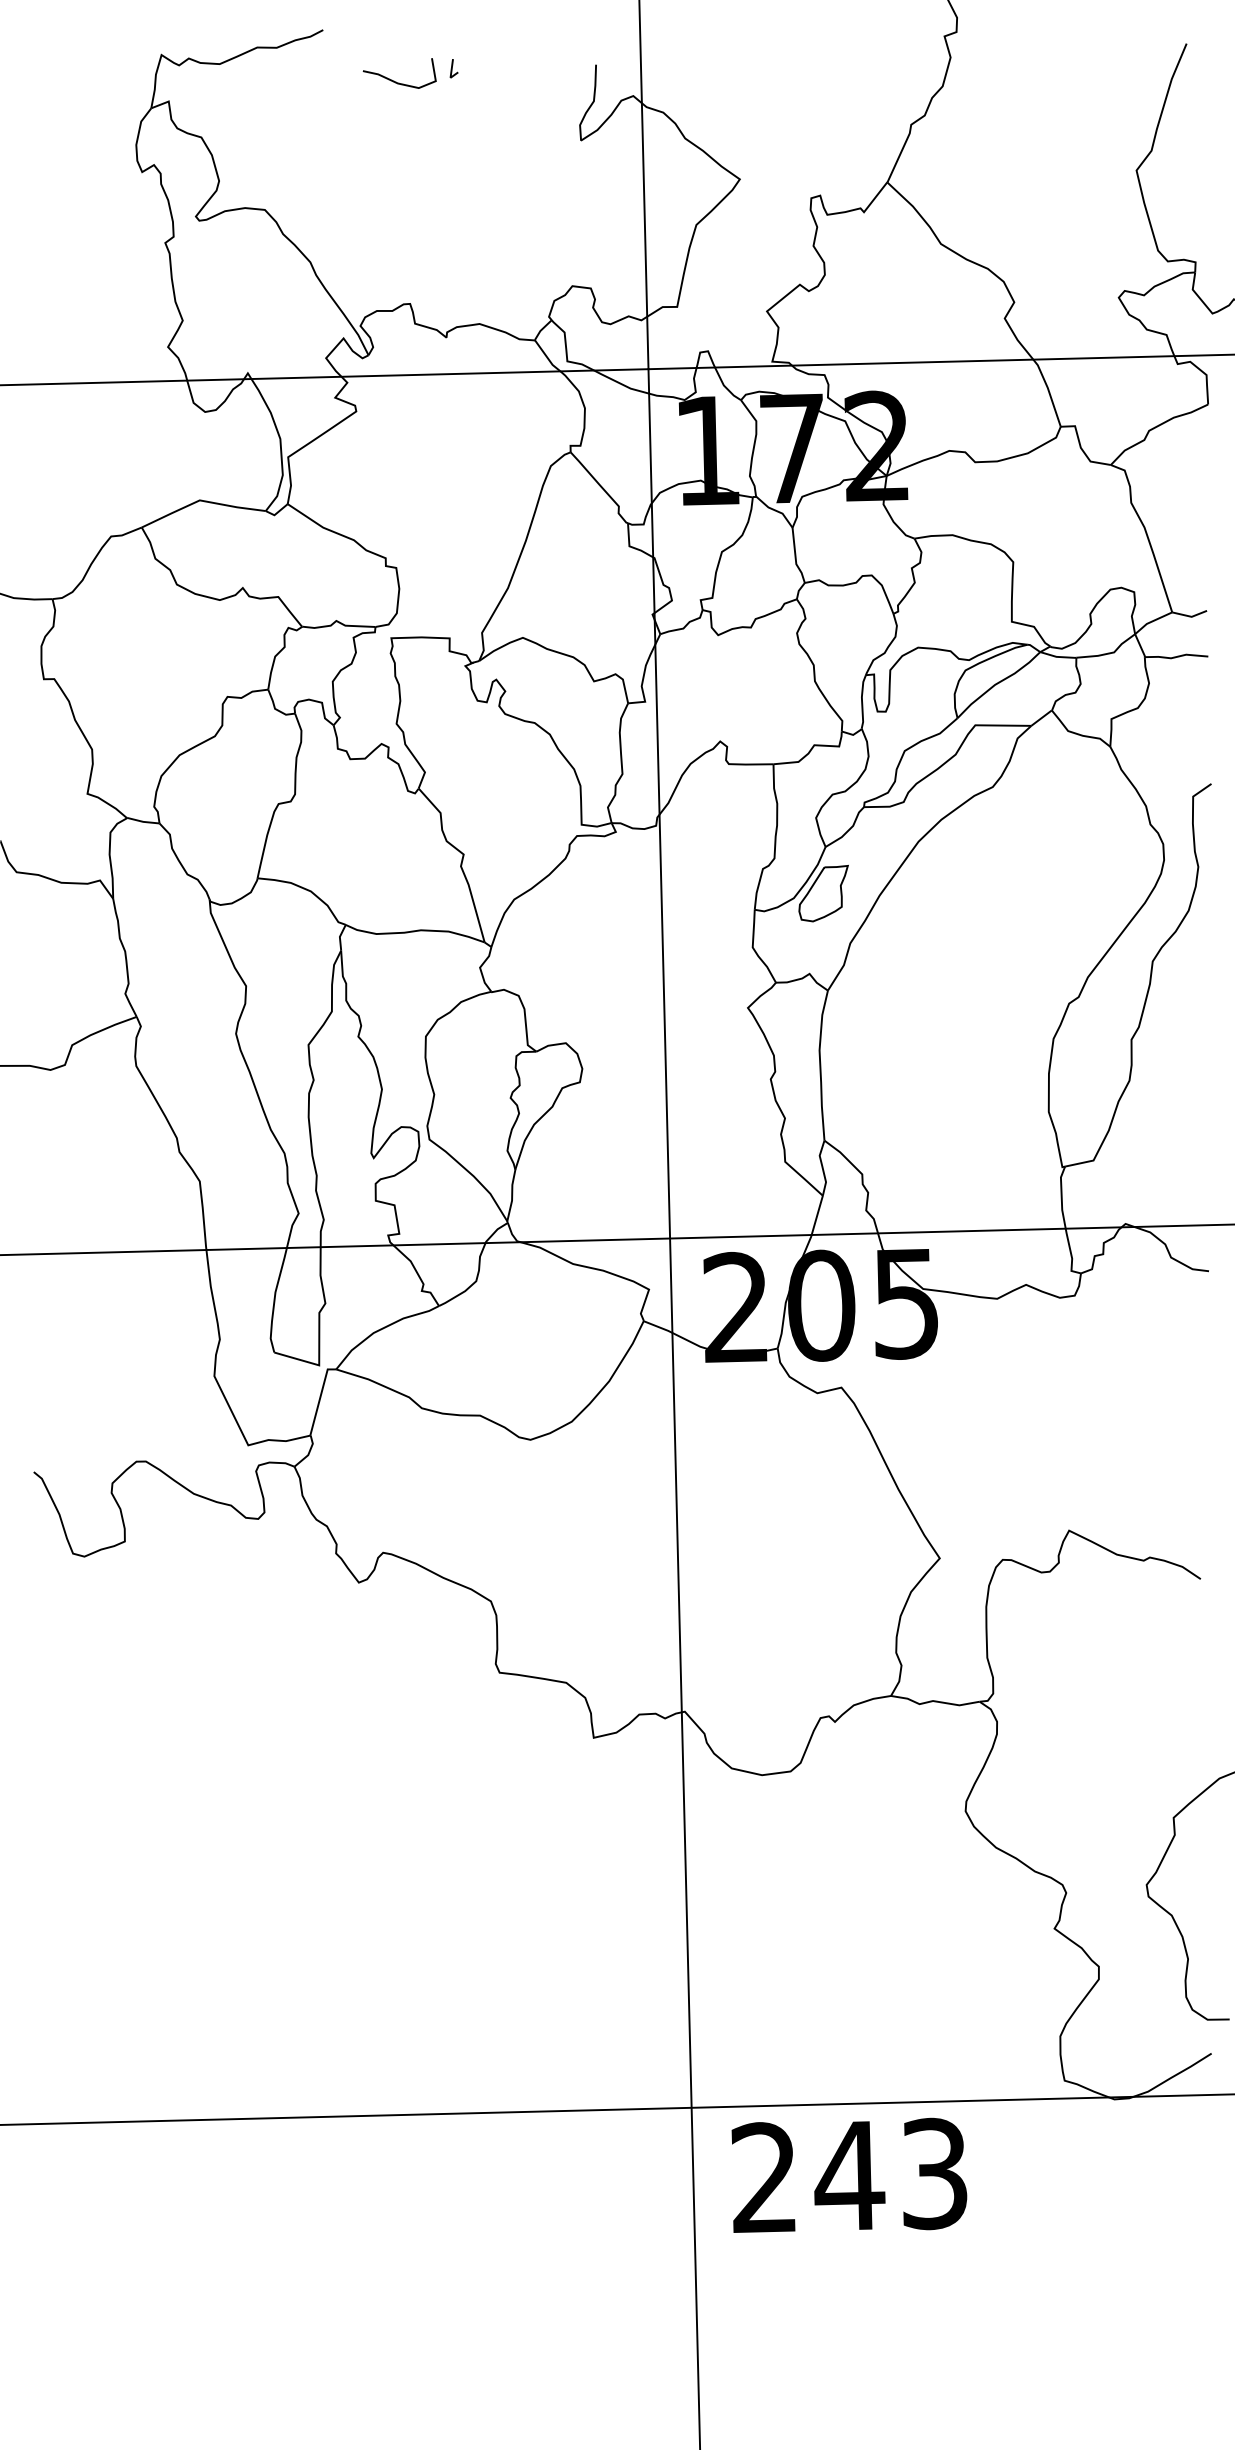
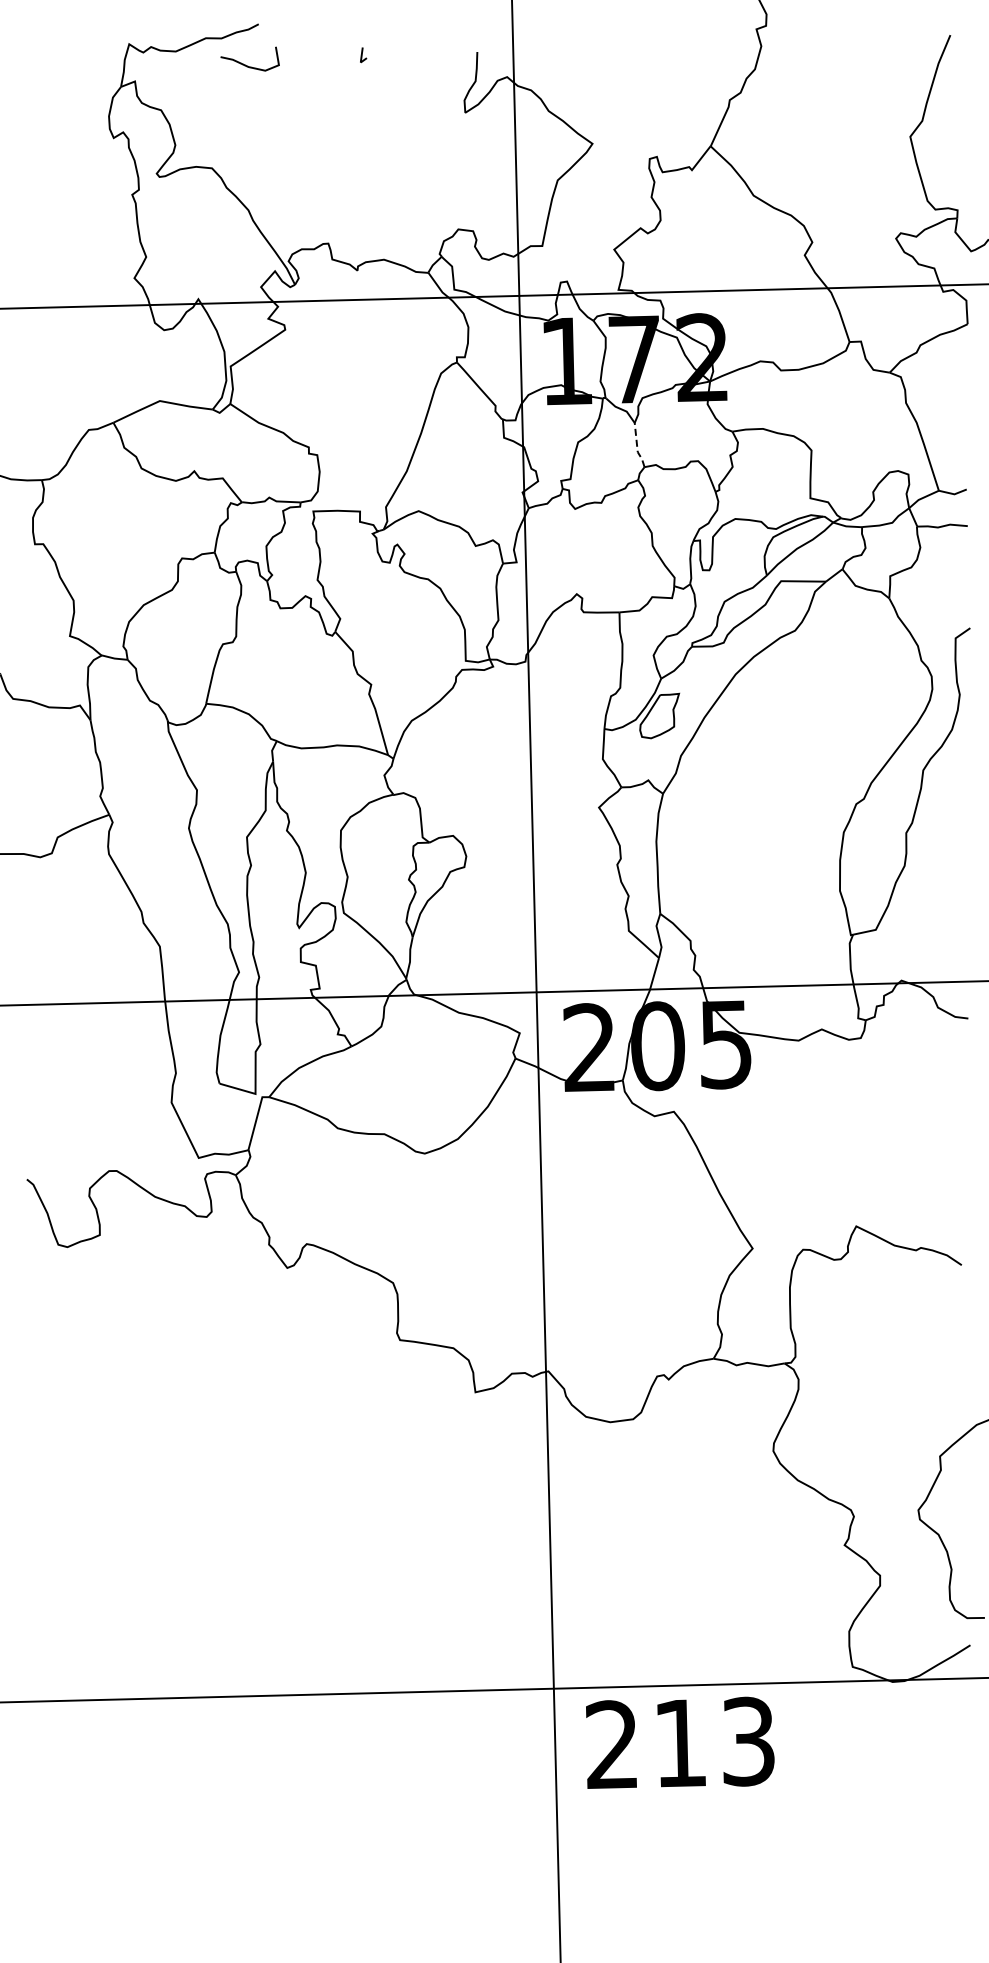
curve: (394, 80) -> (245, 64), moved
line: (796, 558) -> (637, 447), solid -> dashed
text: (849, 2176) -> (680, 1743), 243 -> 213

